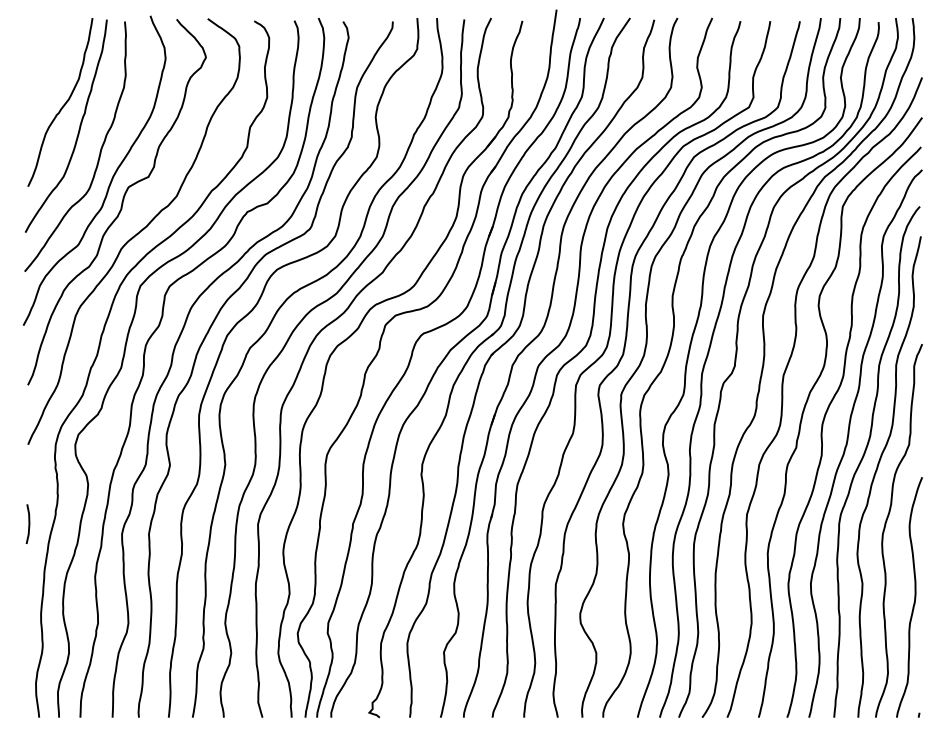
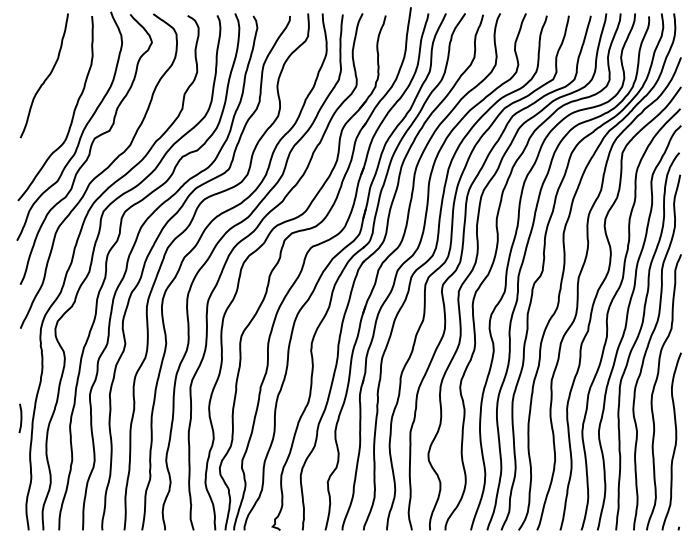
curve: (78, 129) -> (57, 95), removed
curve: (28, 523) -> (20, 417), moved

